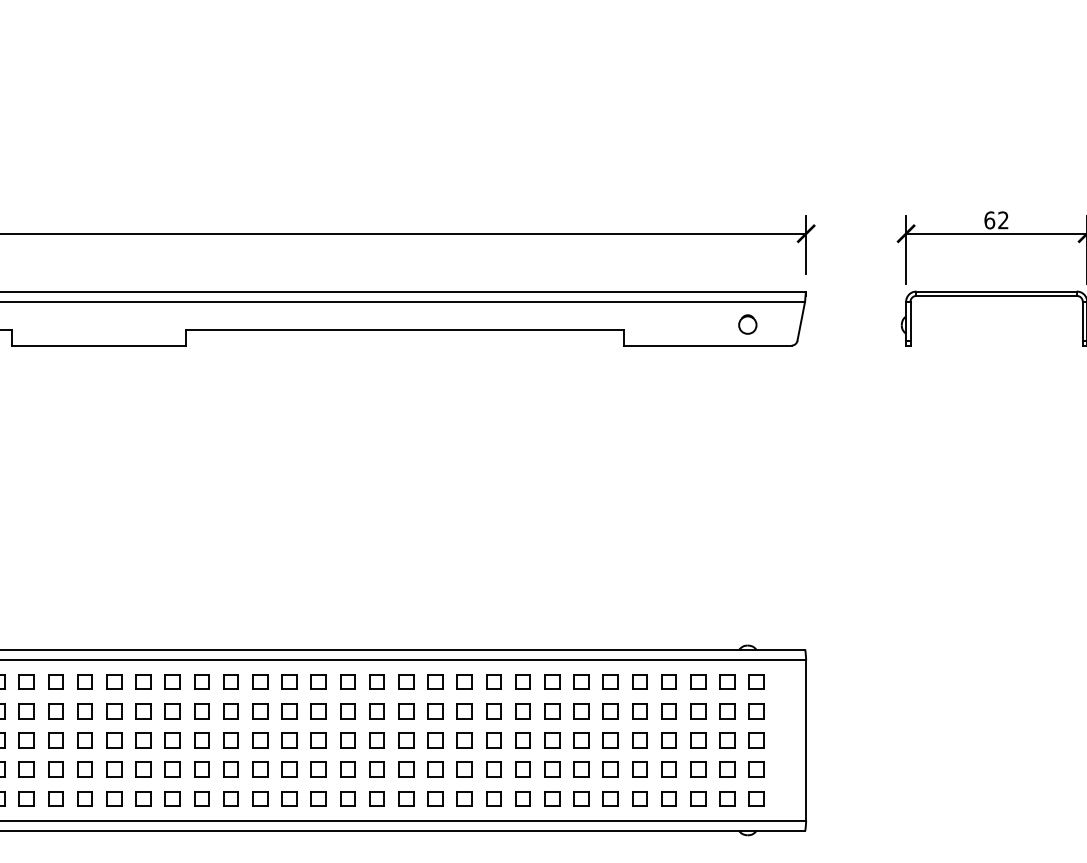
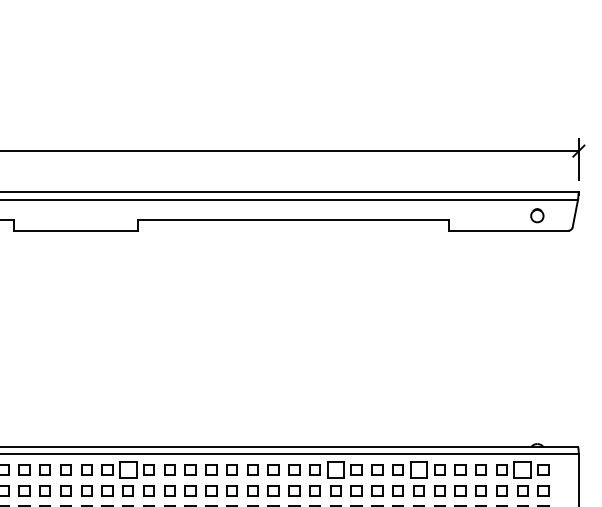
part: (172, 681) -> (128, 469), size x1.6
part: (464, 681) -> (335, 469), size x1.6
part: (581, 681) -> (419, 469), size x1.6
part: (727, 681) -> (522, 469), size x1.6

